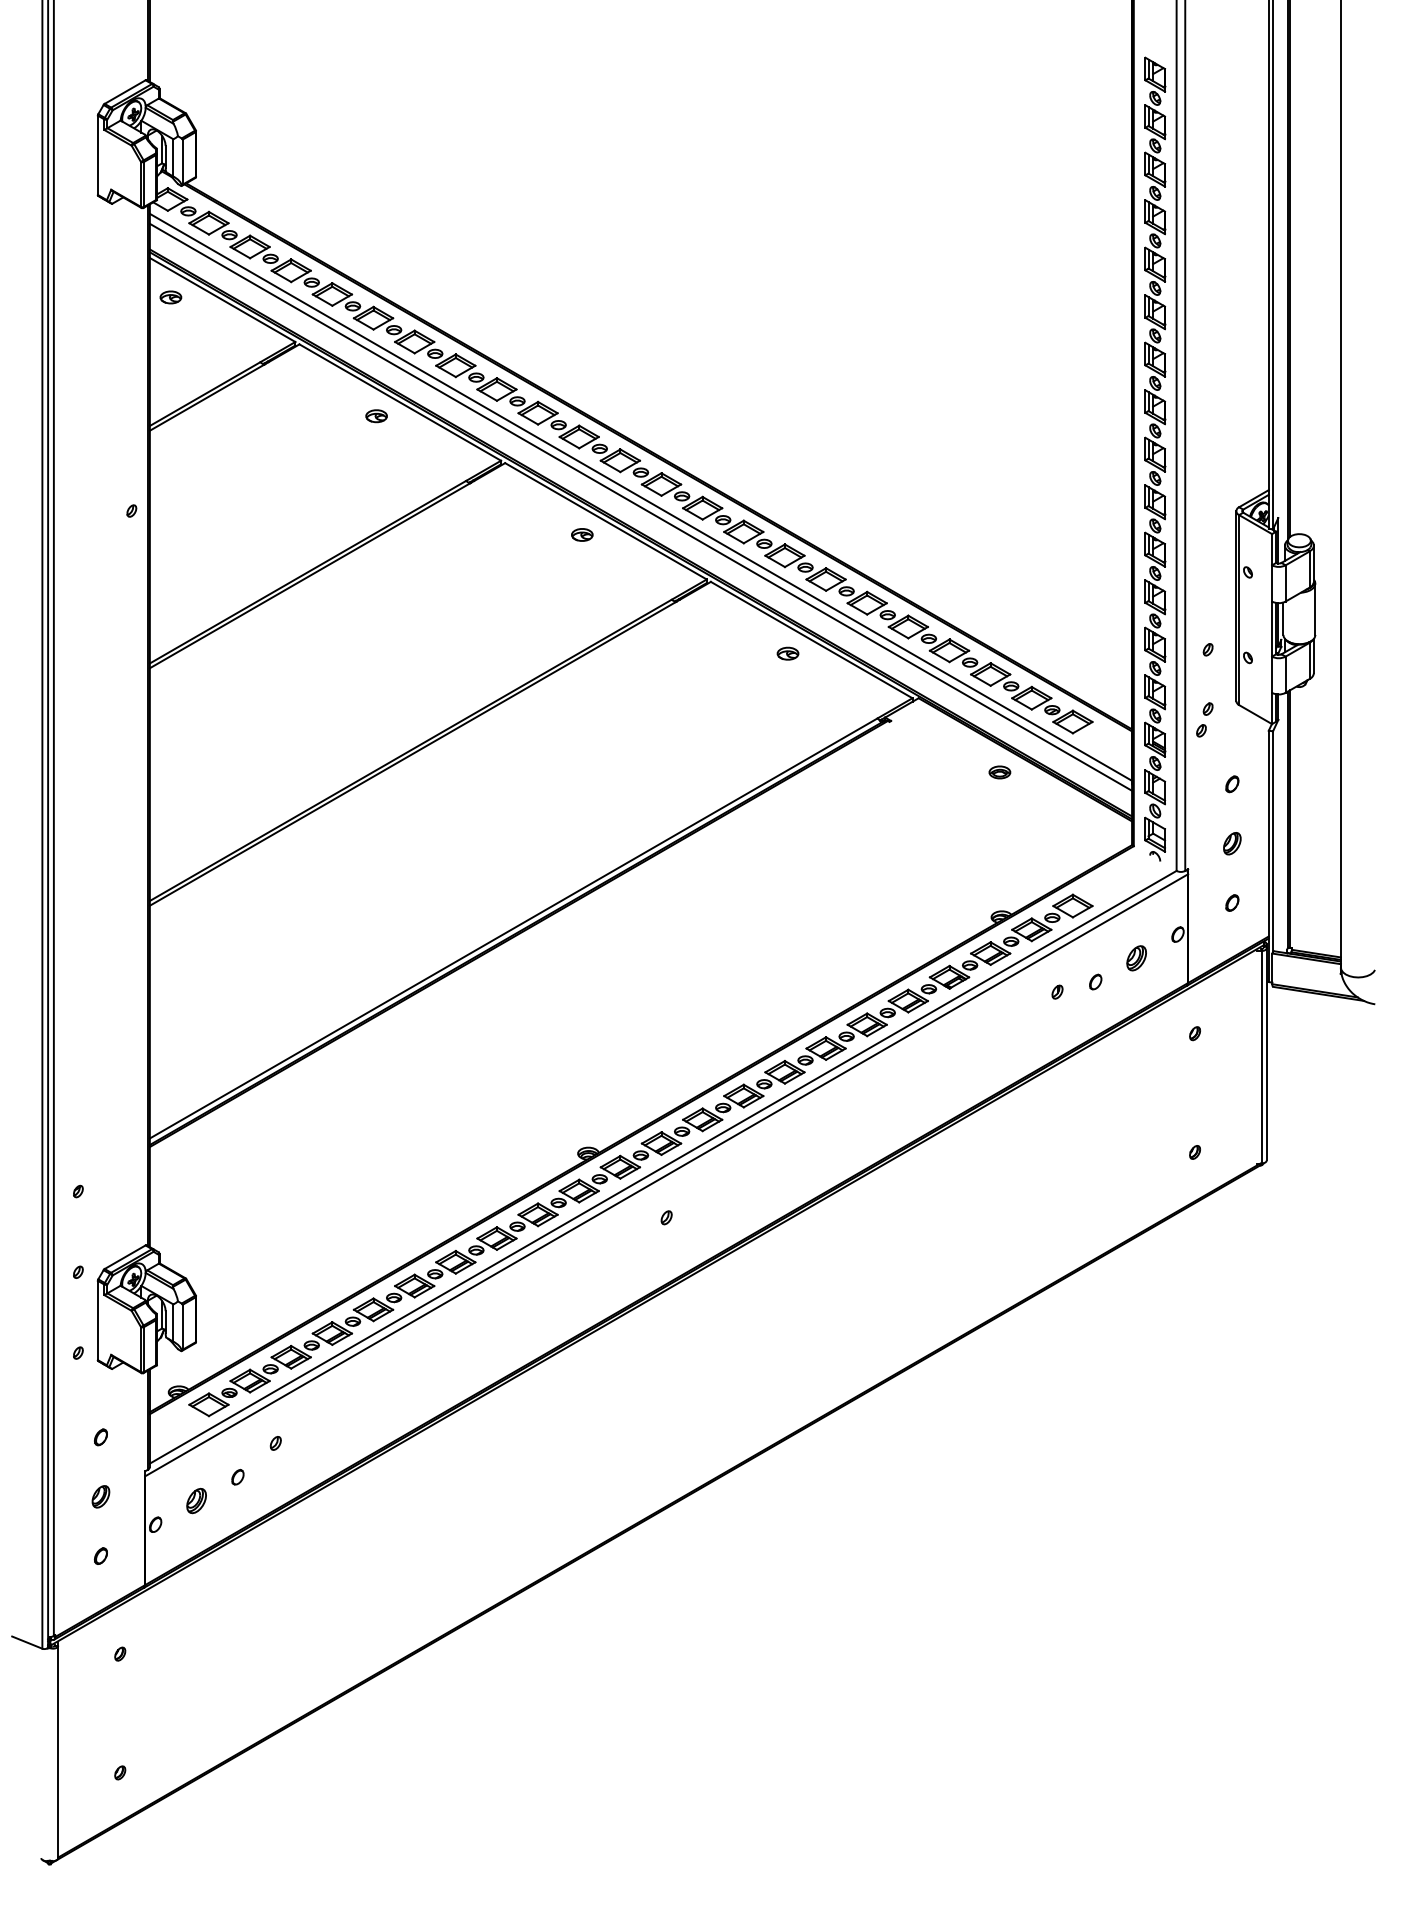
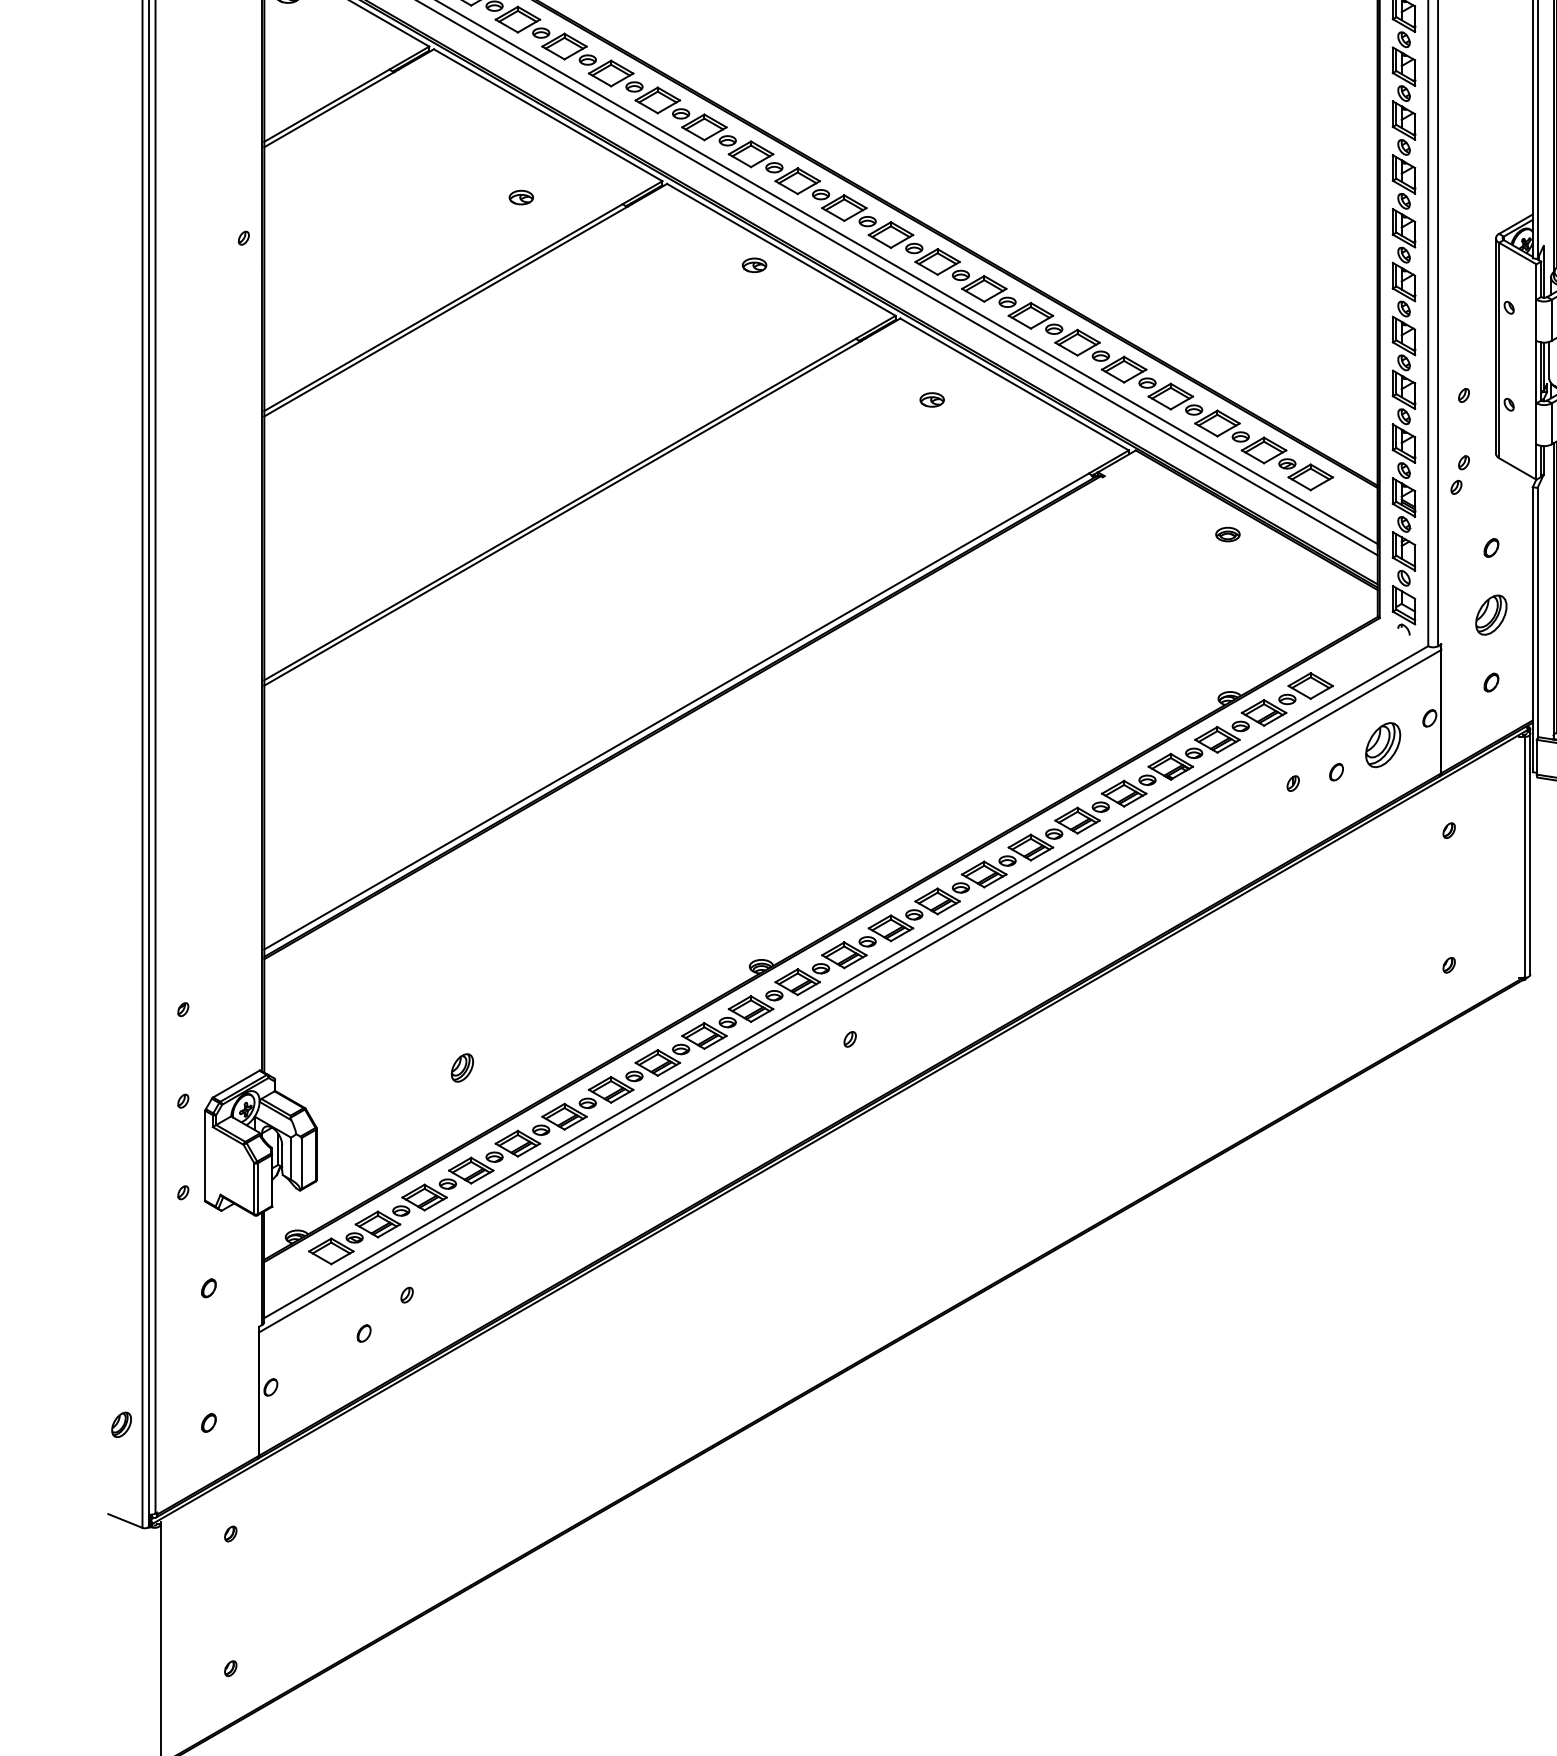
part: (376, 416) -> (521, 197), moved
part: (787, 653) -> (931, 399), moved
part: (1232, 843) -> (1491, 615), size x1.6
part: (1136, 958) -> (1382, 745), size x1.6
part: (100, 1496) -> (121, 1424), moved
part: (196, 1500) -> (462, 1067), moved

